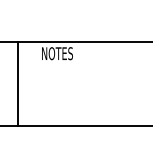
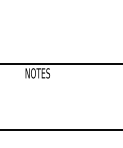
line: (17, 83) -> (6, 96), removed

